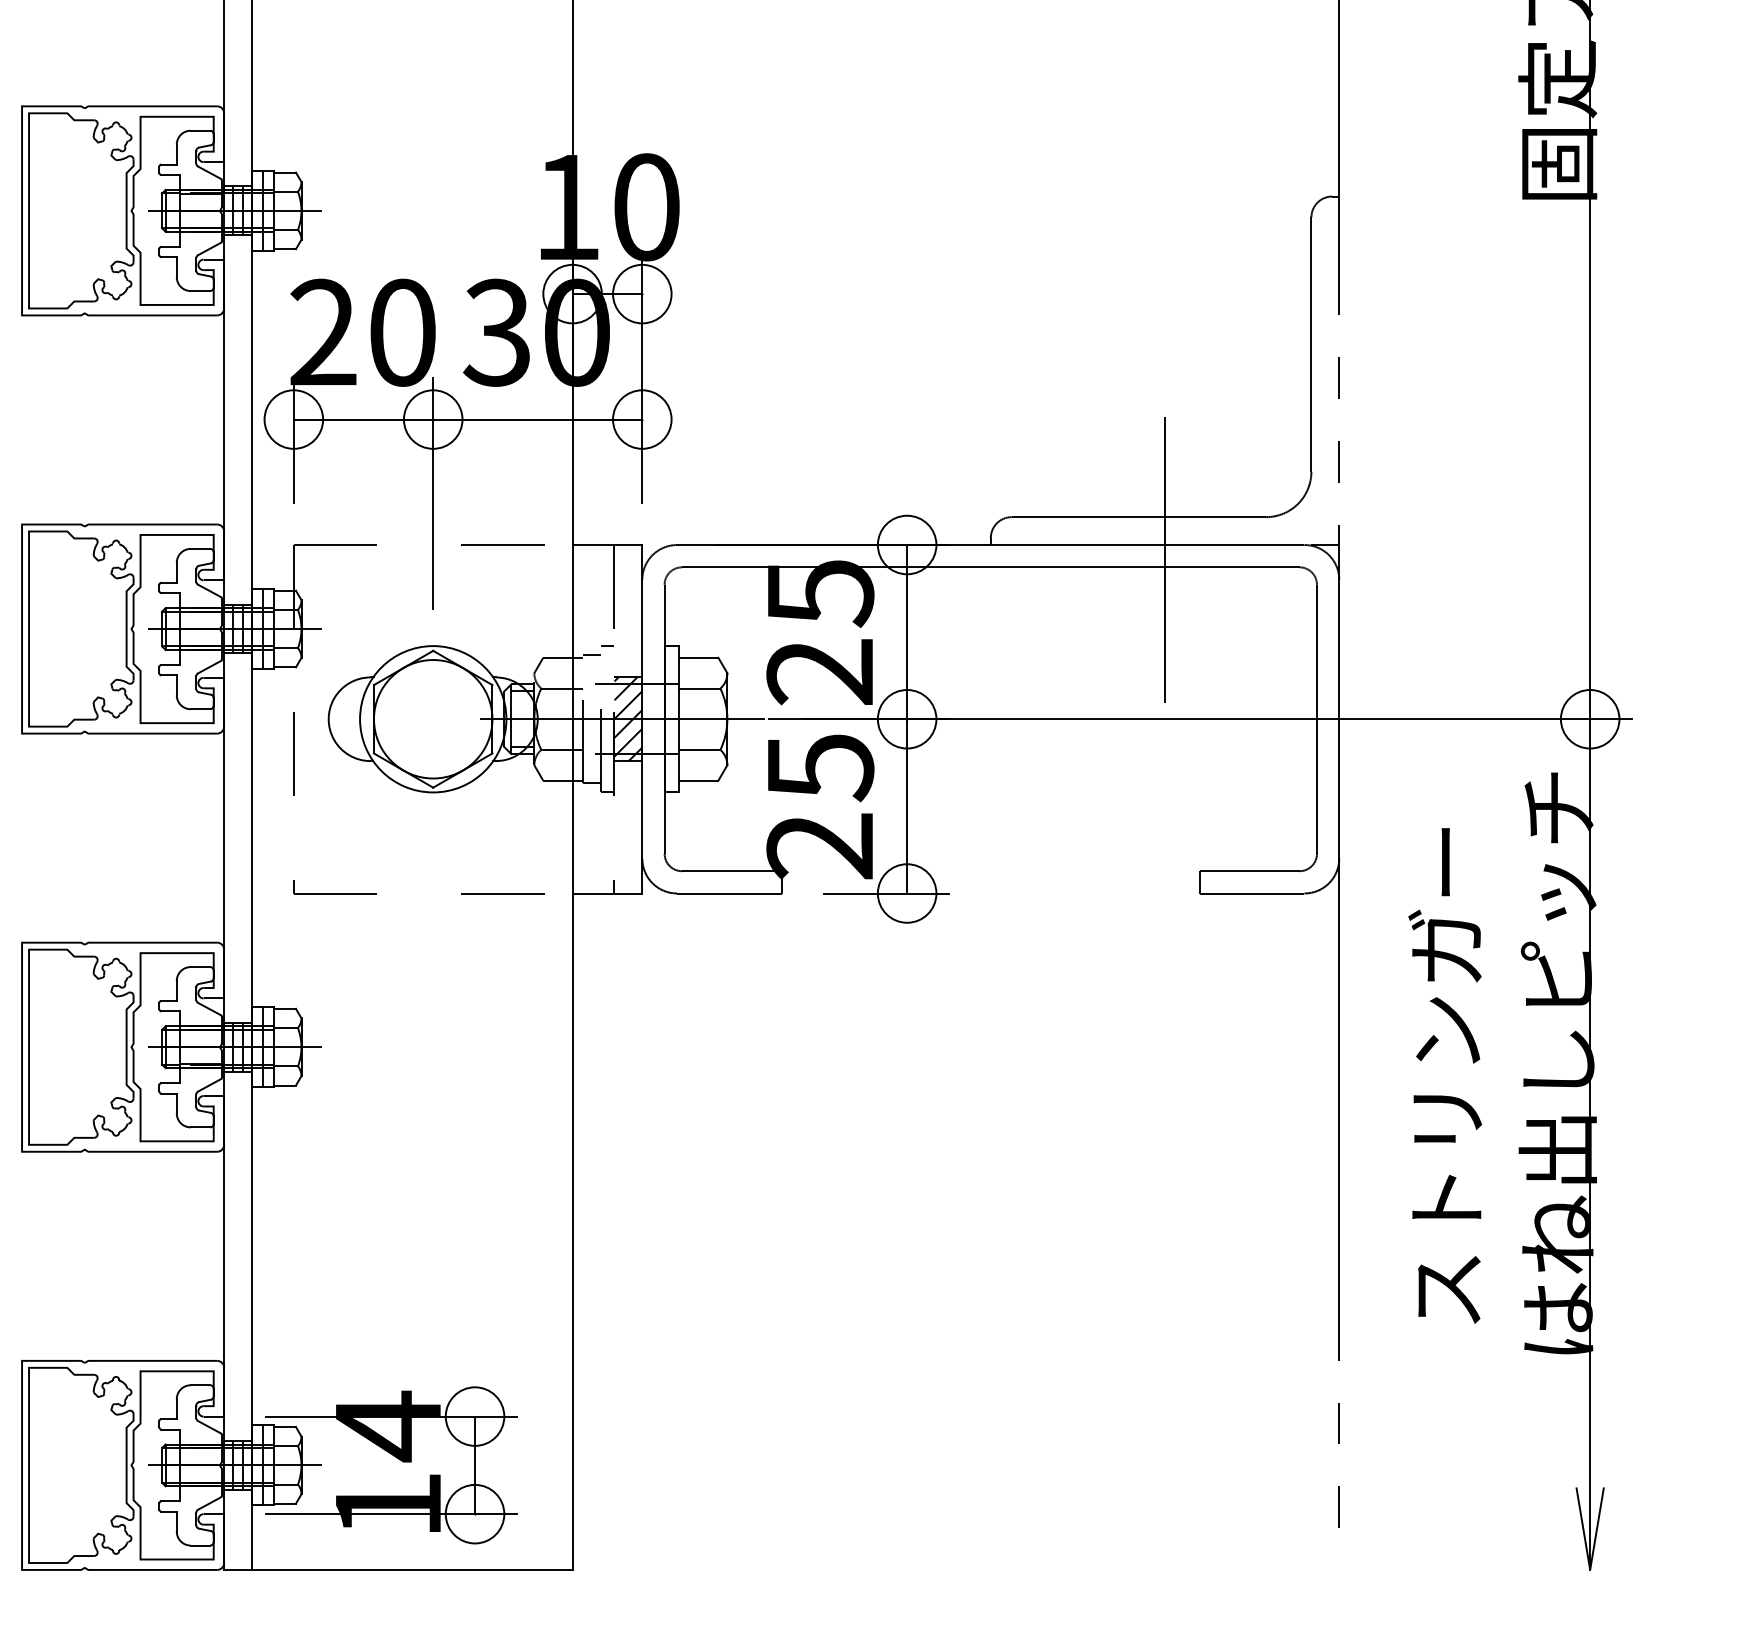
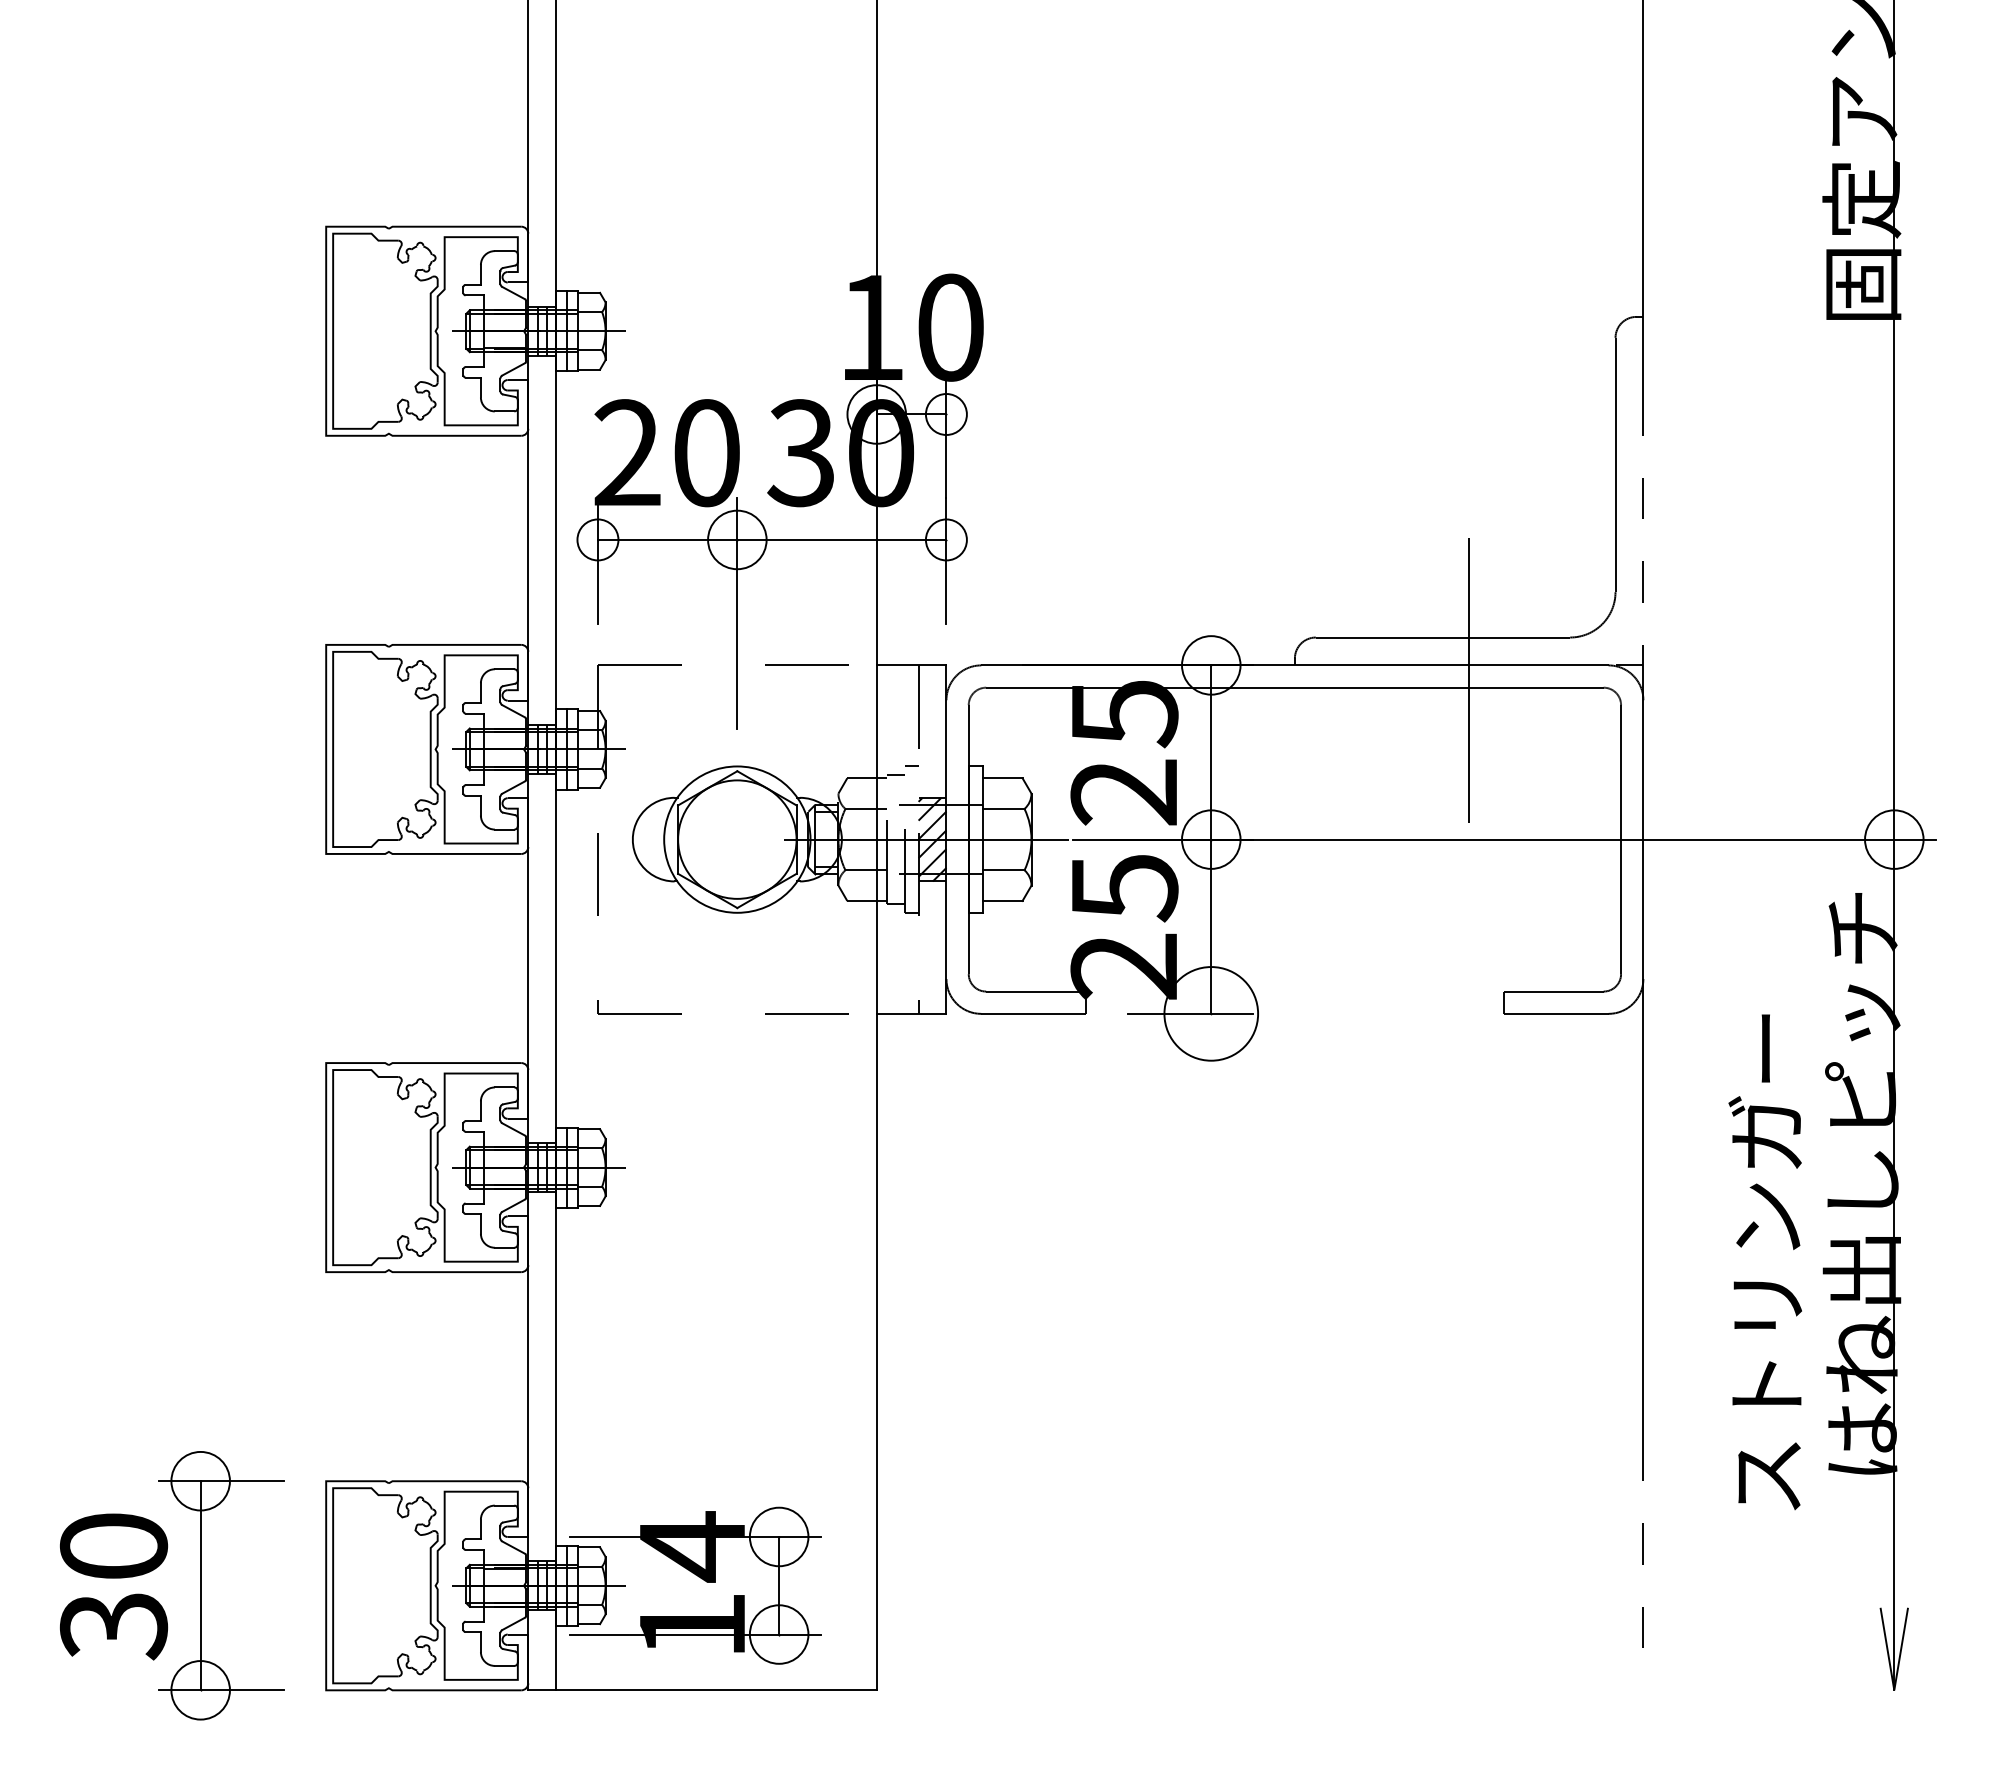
circle: (642, 294) -> (946, 414), size x0.7
circle: (293, 419) -> (597, 539), size x0.7
circle: (642, 419) -> (946, 539), size x0.7
circle: (907, 893) -> (1211, 1013), size x1.6
text: (1444, 1076) -> (1764, 1262), moved

